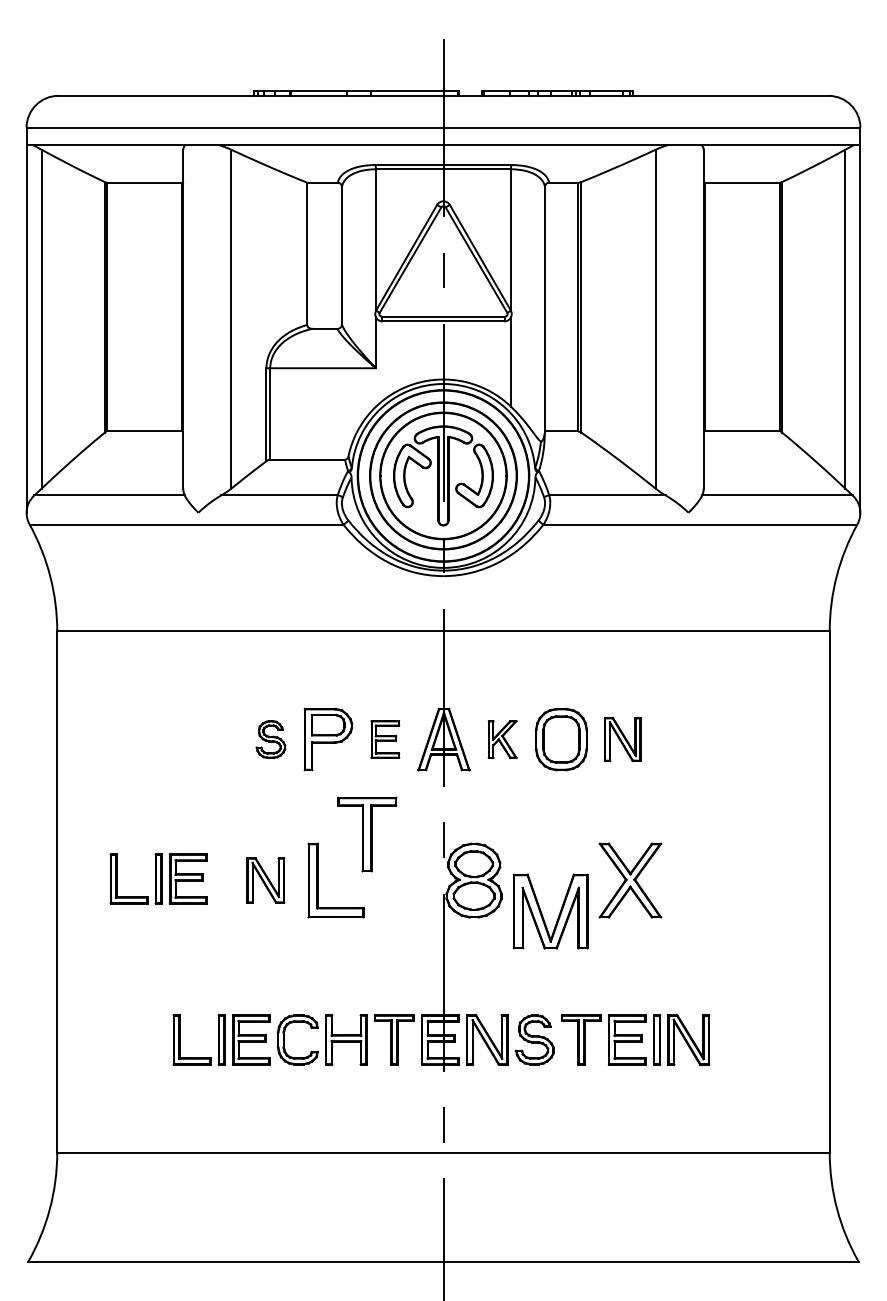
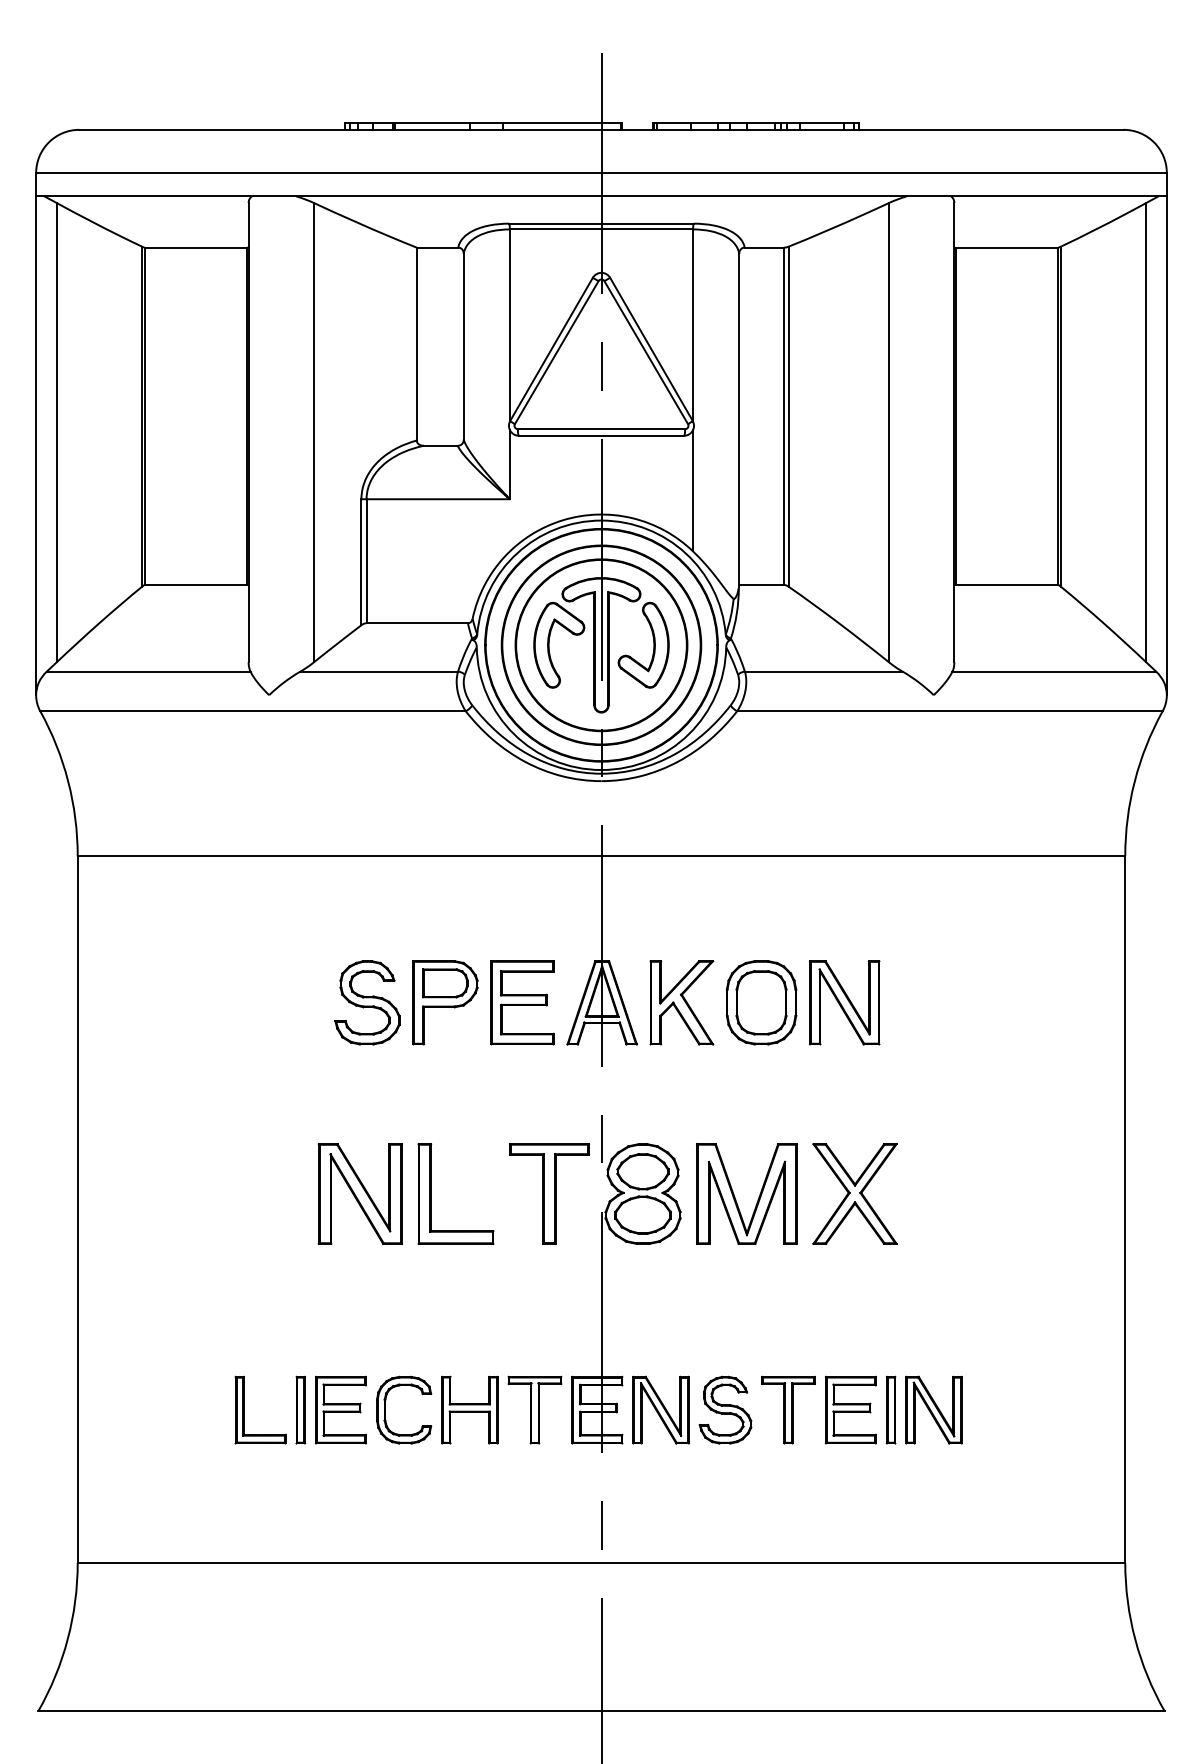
part: (270, 739) -> (366, 1002), size x1.67
part: (385, 739) -> (522, 1002), size x1.67
part: (502, 739) -> (681, 1002), size x1.67
part: (622, 739) -> (844, 1002), size x1.43
part: (367, 834) -> (549, 1193), moved
part: (158, 878) -> (215, 1191), removed
part: (265, 880) -> (360, 1193), size x1.67
part: (542, 913) -> (735, 1196), moved

